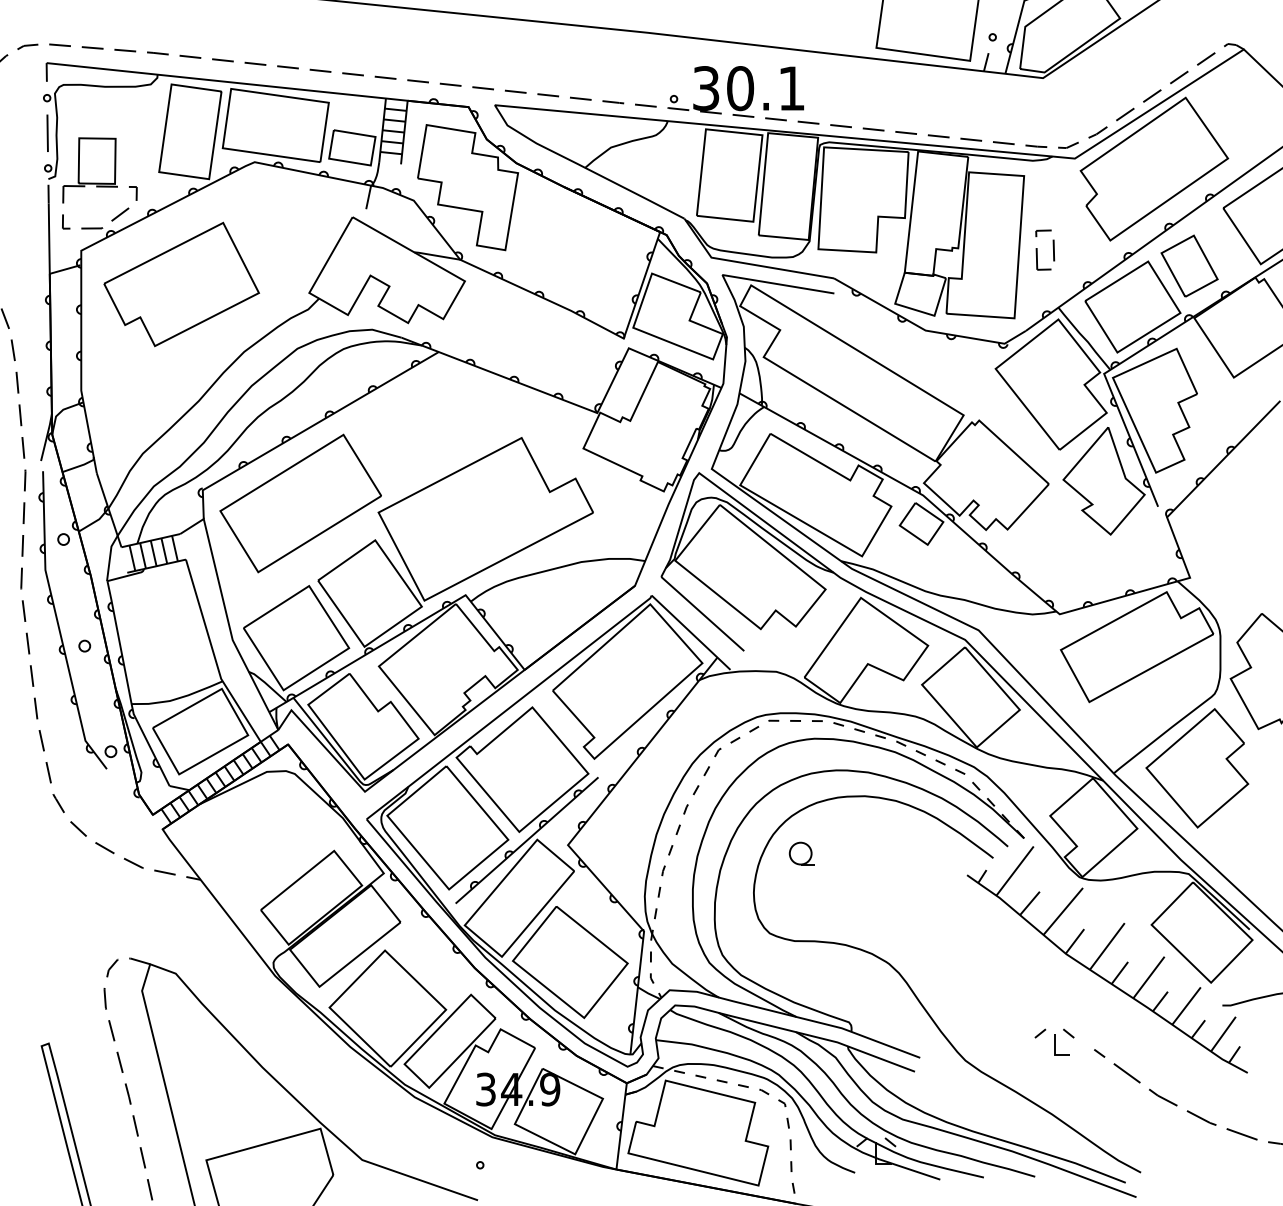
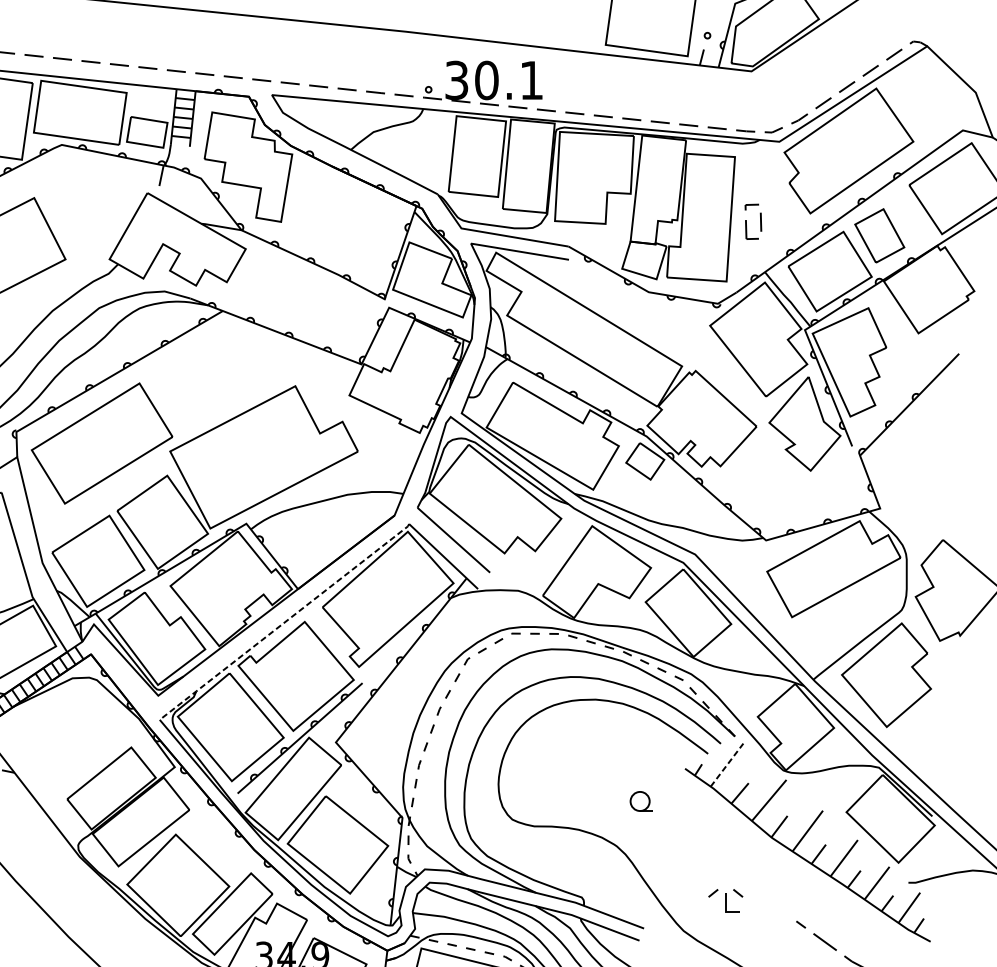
line: (510, 707) -> (285, 622), solid -> dashed
part: (801, 853) -> (640, 801), moved
line: (1015, 871) -> (727, 765), solid -> dashed
part: (1054, 1041) -> (725, 900), moved

